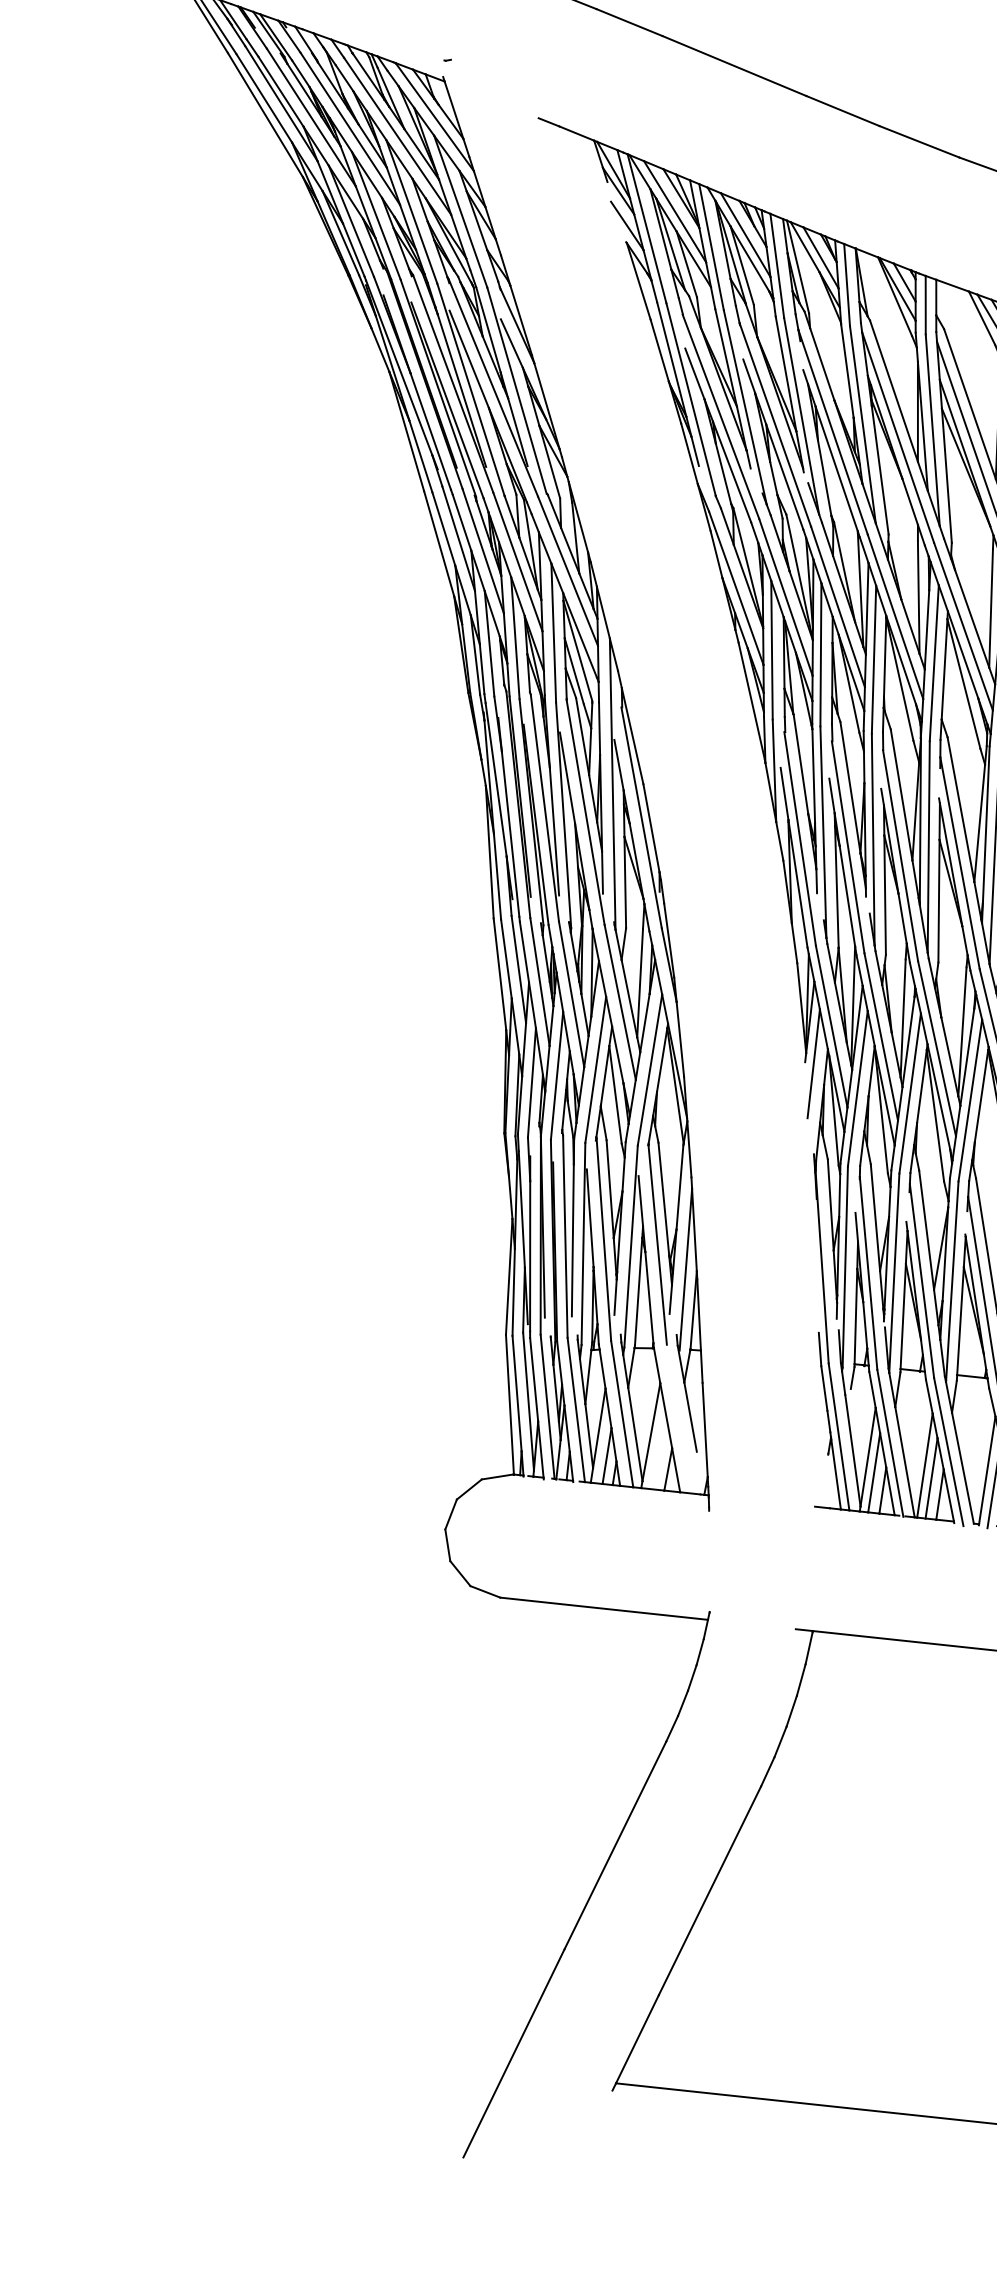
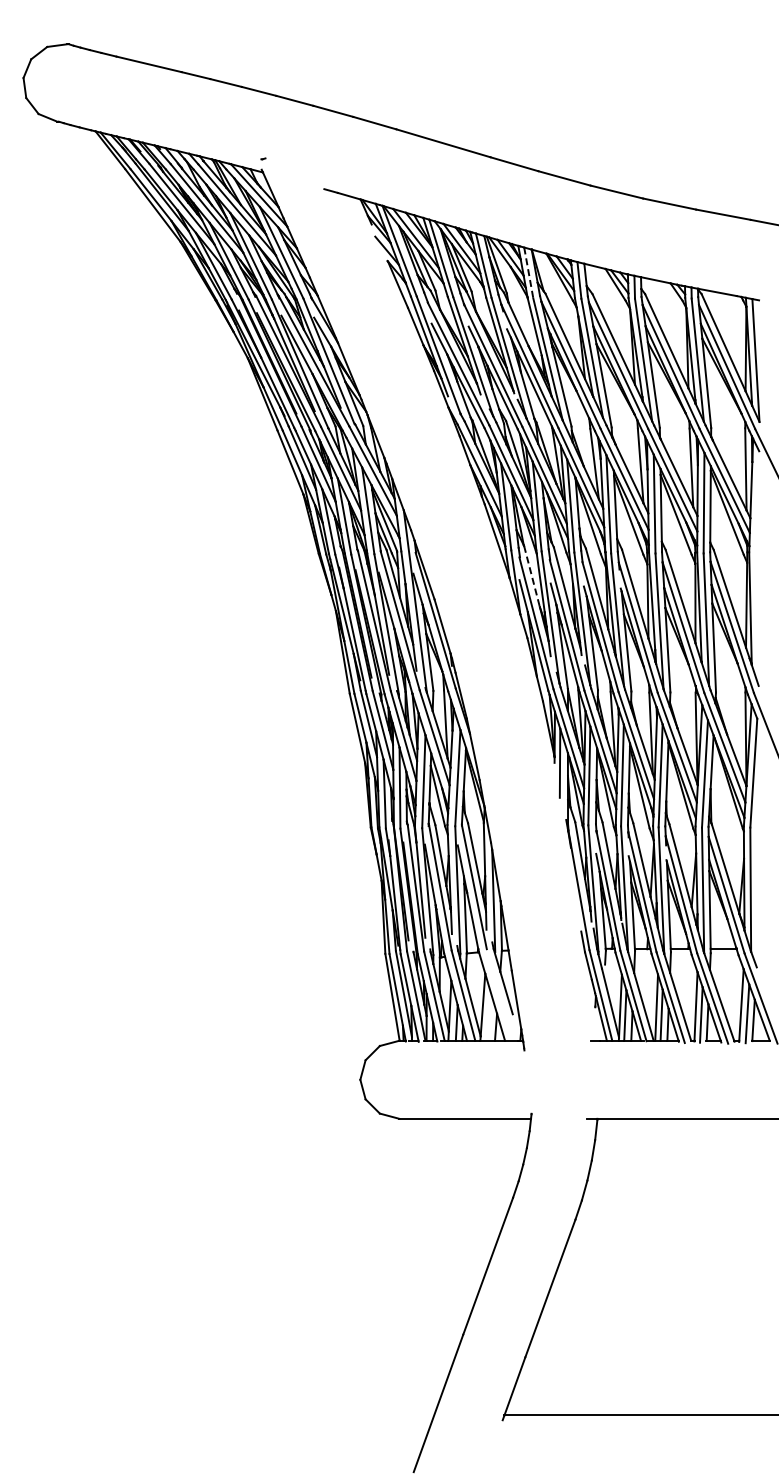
line: (846, 285) -> (528, 273), solid -> dashed
line: (801, 764) -> (532, 576), solid -> dashed

